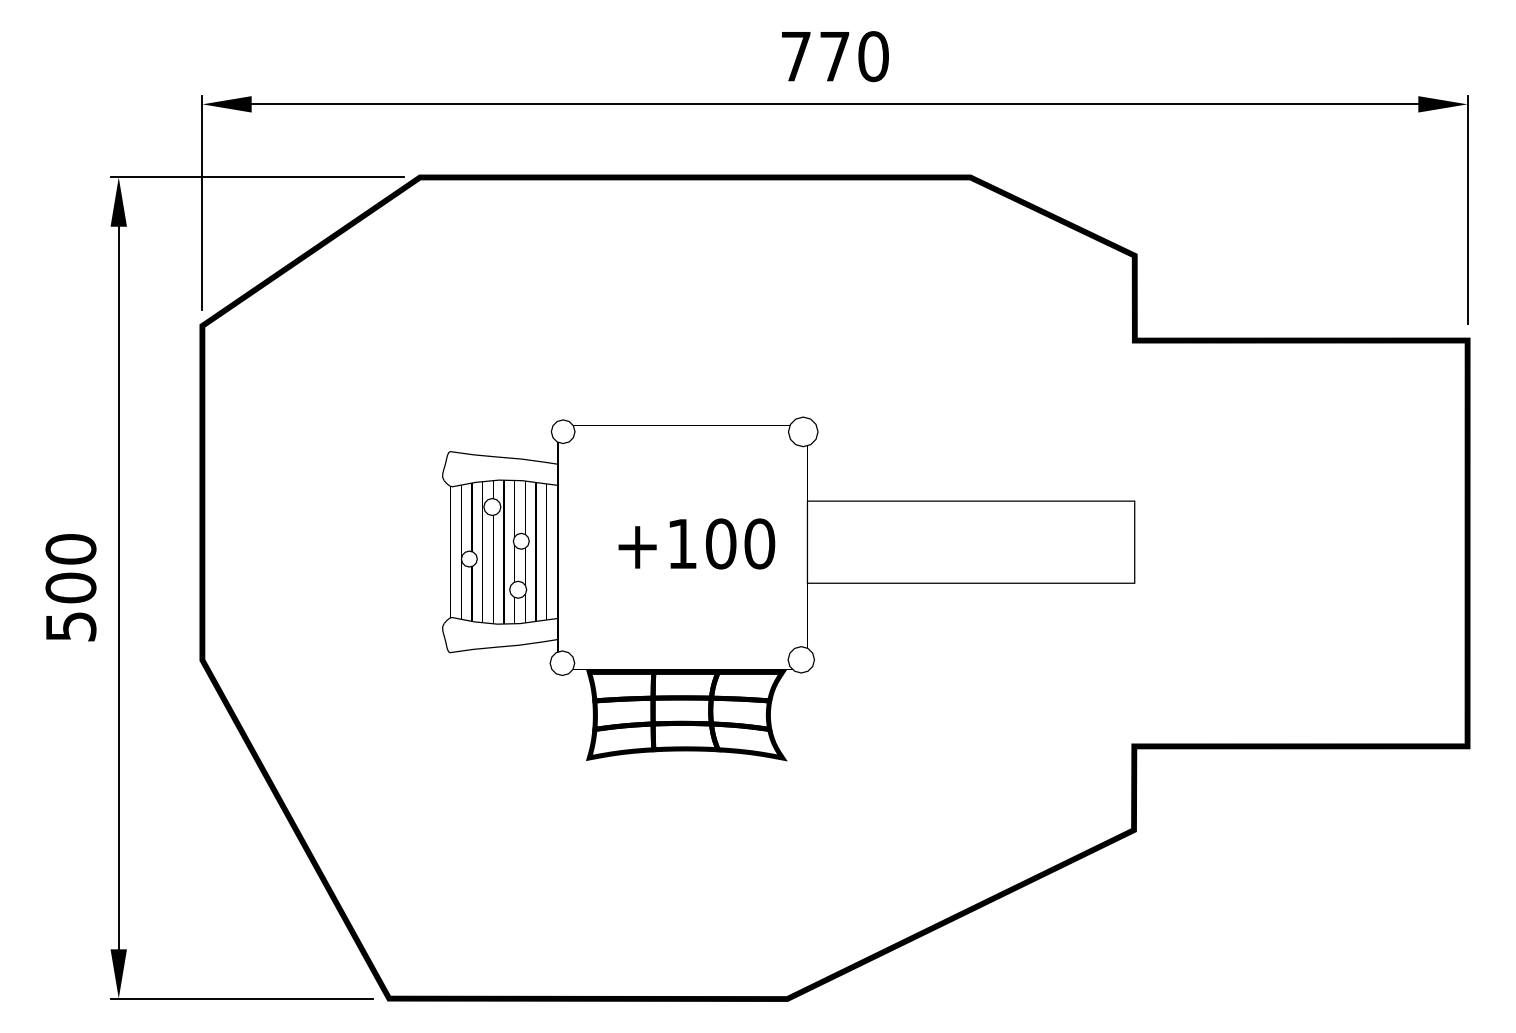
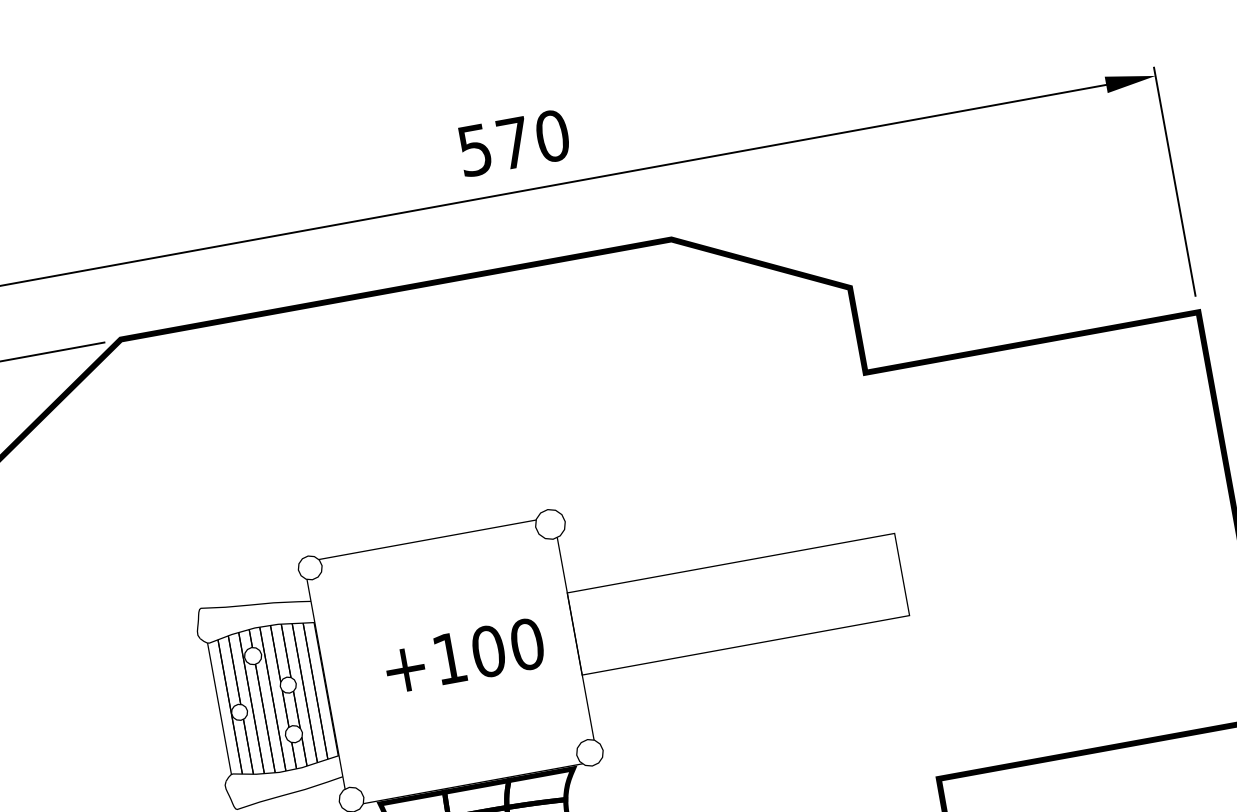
text: (795, 57) -> (474, 151), 770 -> 570

